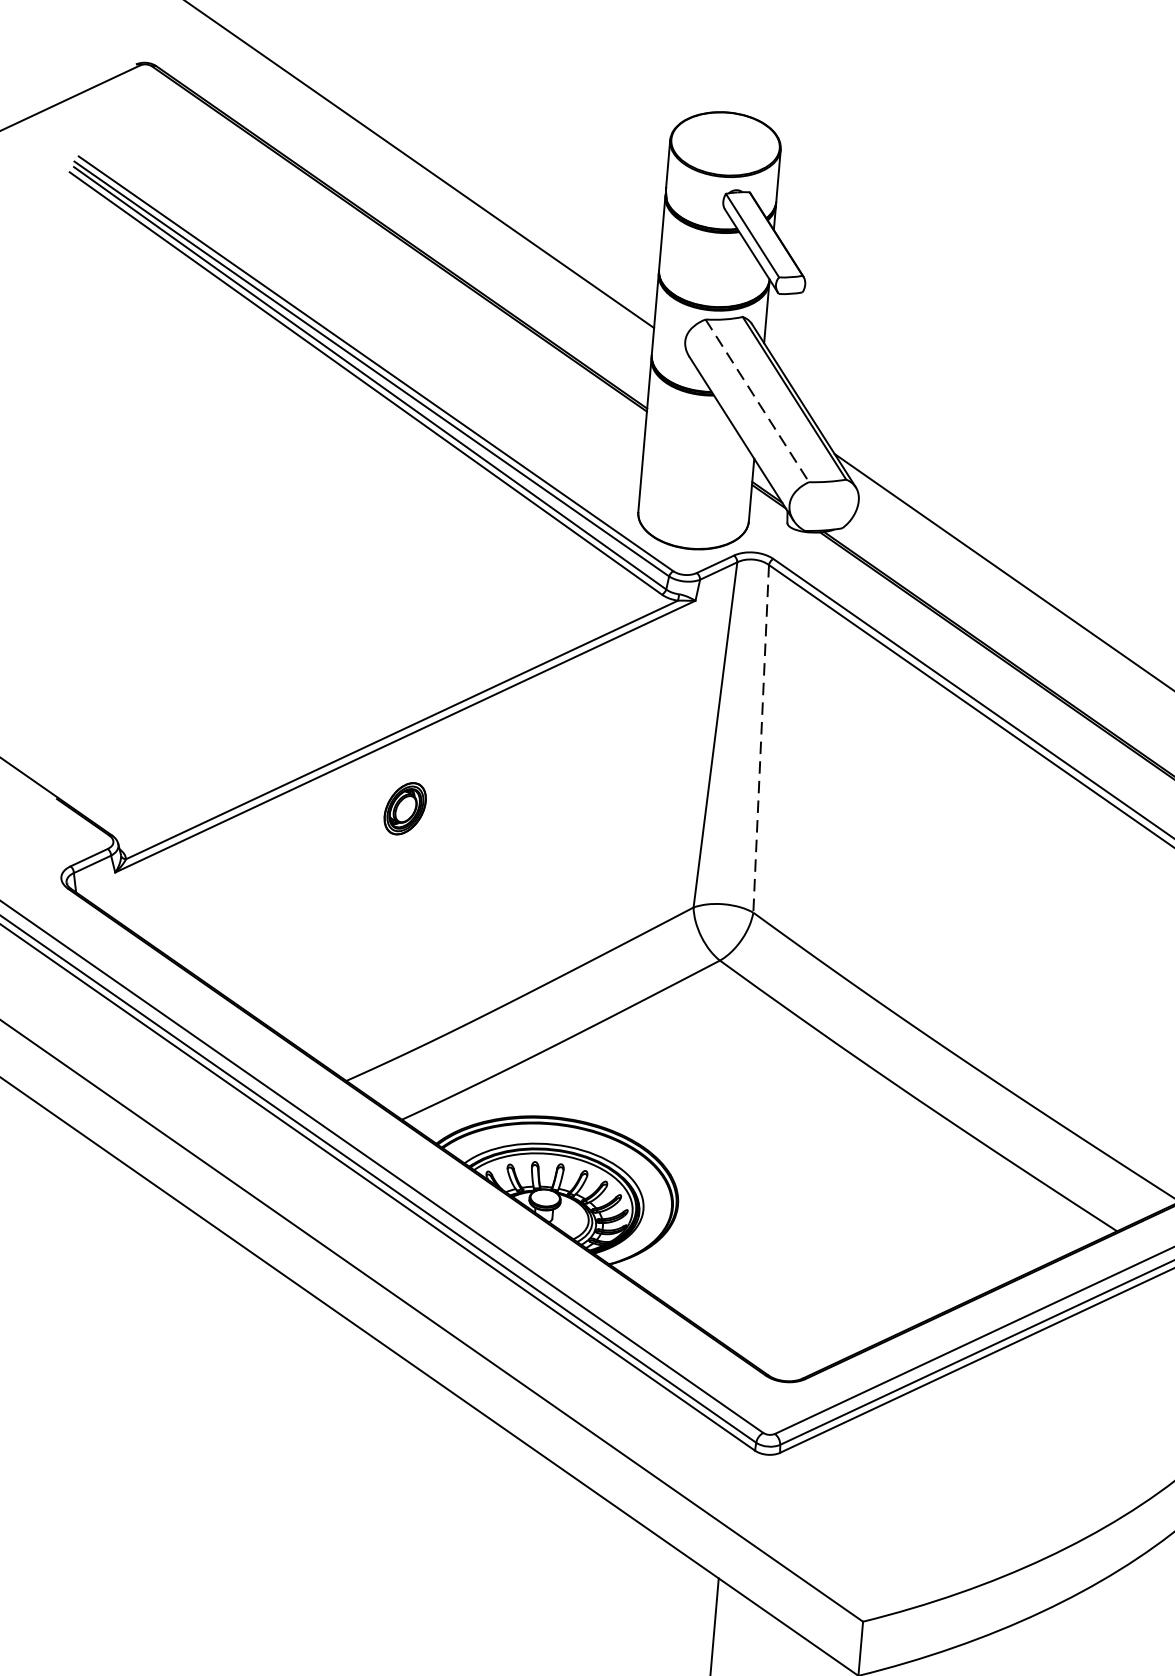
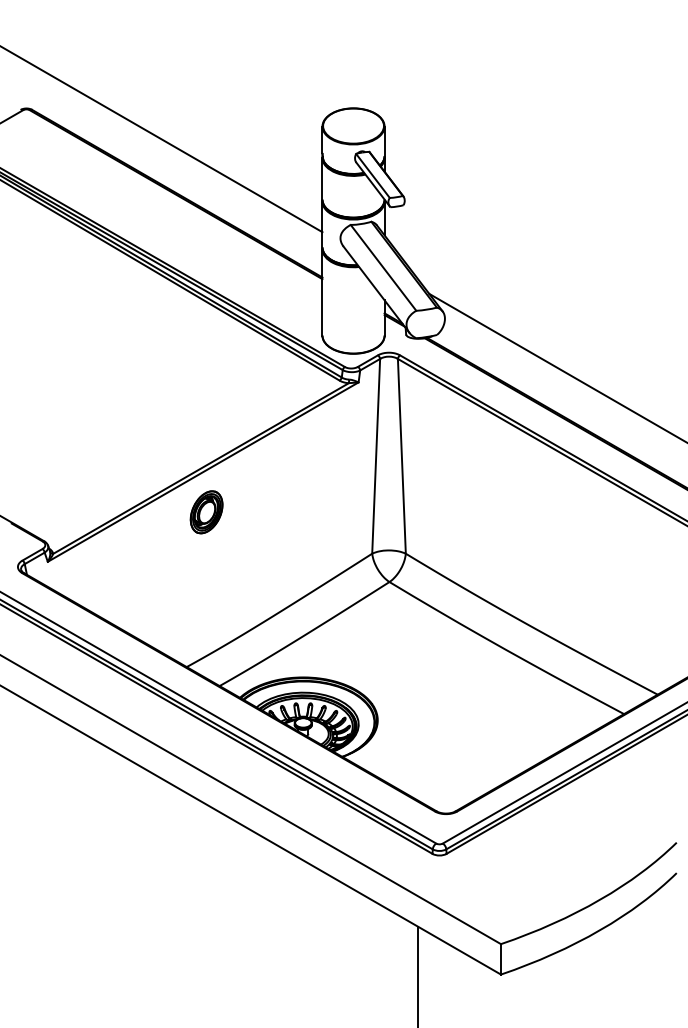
line: (757, 400) -> (383, 267), dashed -> solid
line: (760, 739) -> (401, 456), dashed -> solid
part: (405, 808) -> (206, 512), size x1.43

